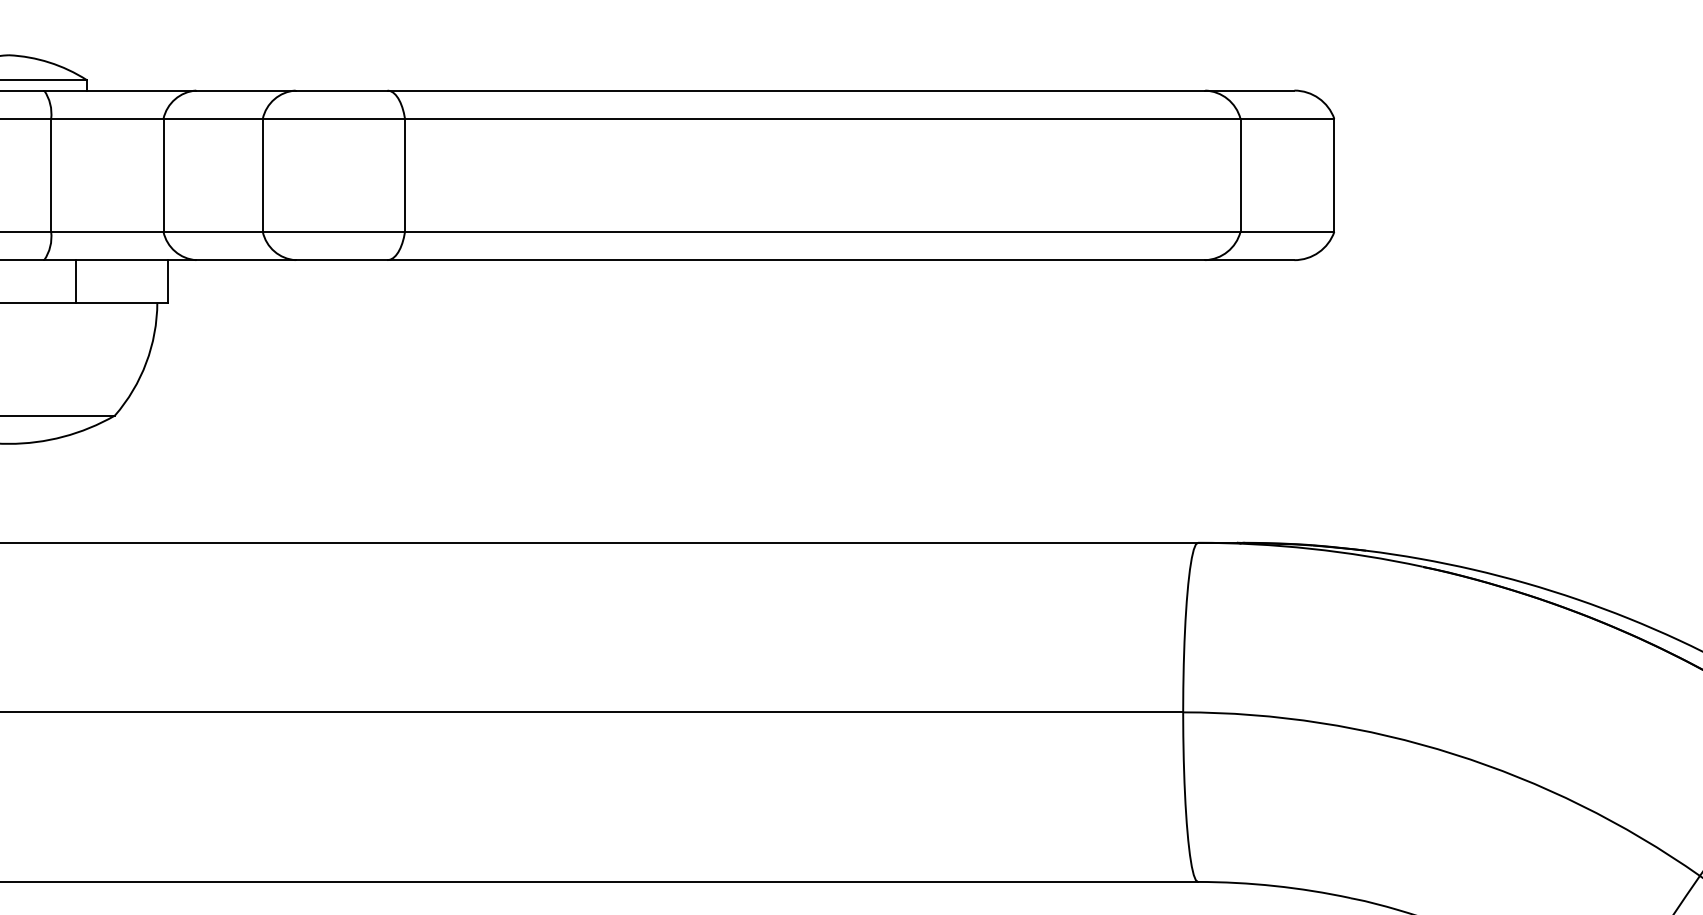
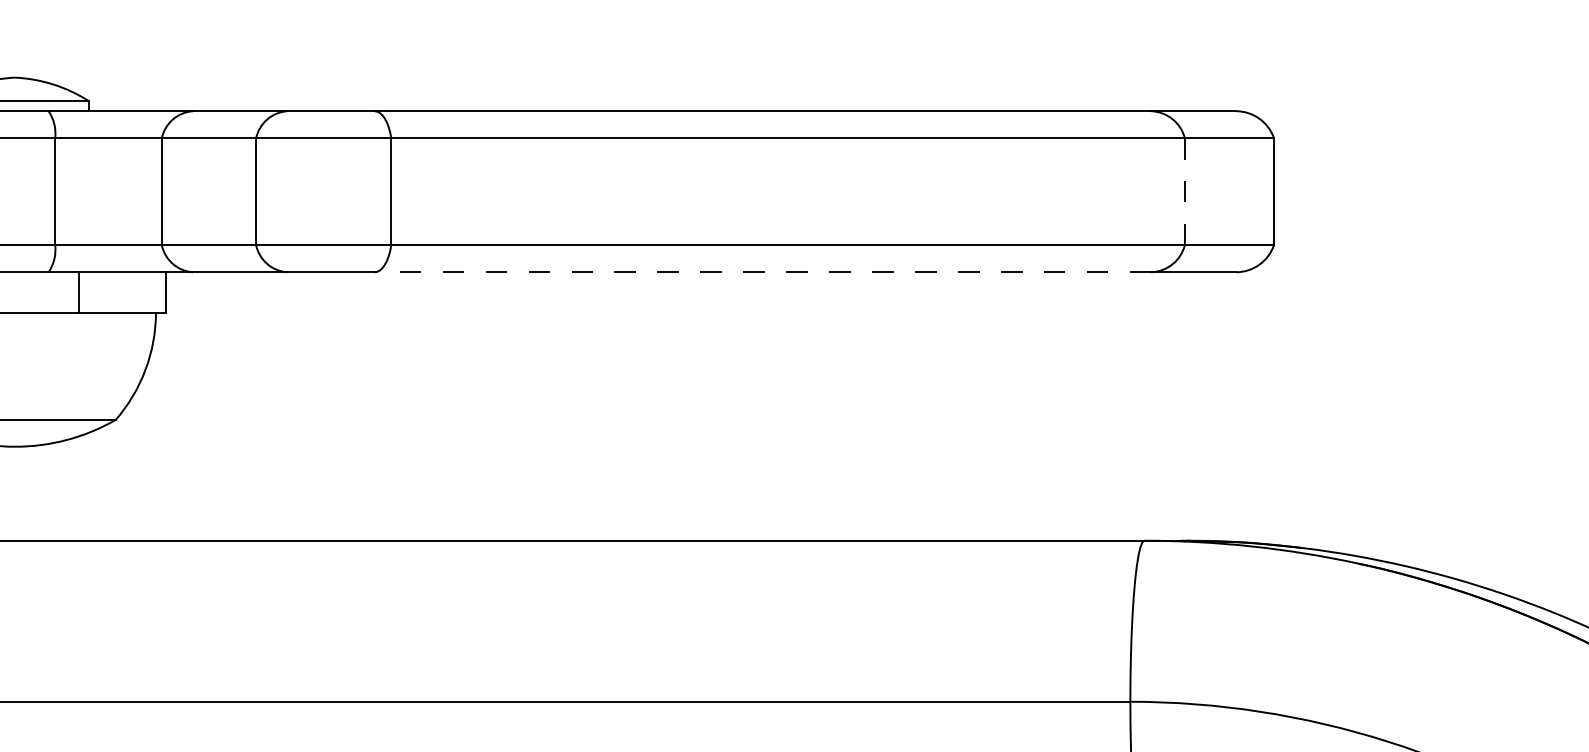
line: (1240, 175) -> (1184, 191), solid -> dashed
line: (796, 260) -> (763, 272), solid -> dashed

